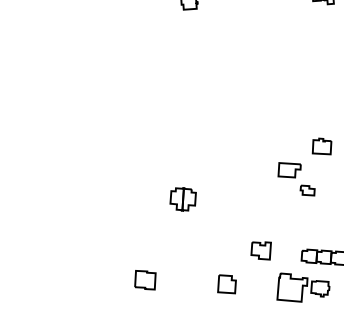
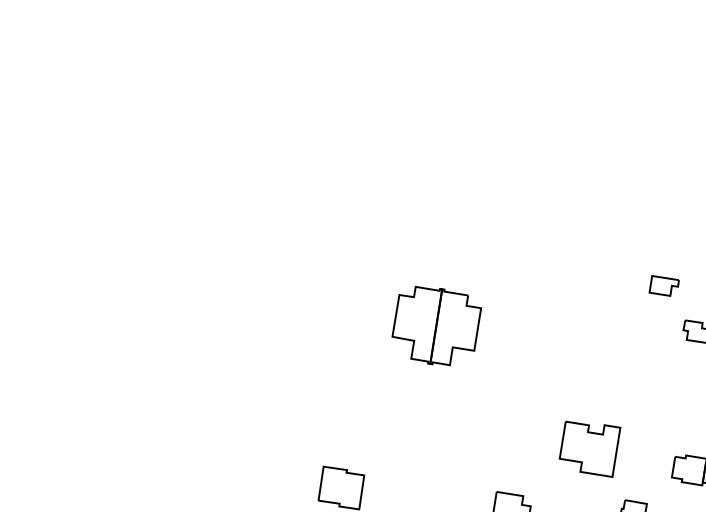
part: (289, 170) -> (664, 286), size x0.6
part: (182, 199) -> (434, 326), size x1.6
part: (260, 250) -> (587, 448), size x1.4

